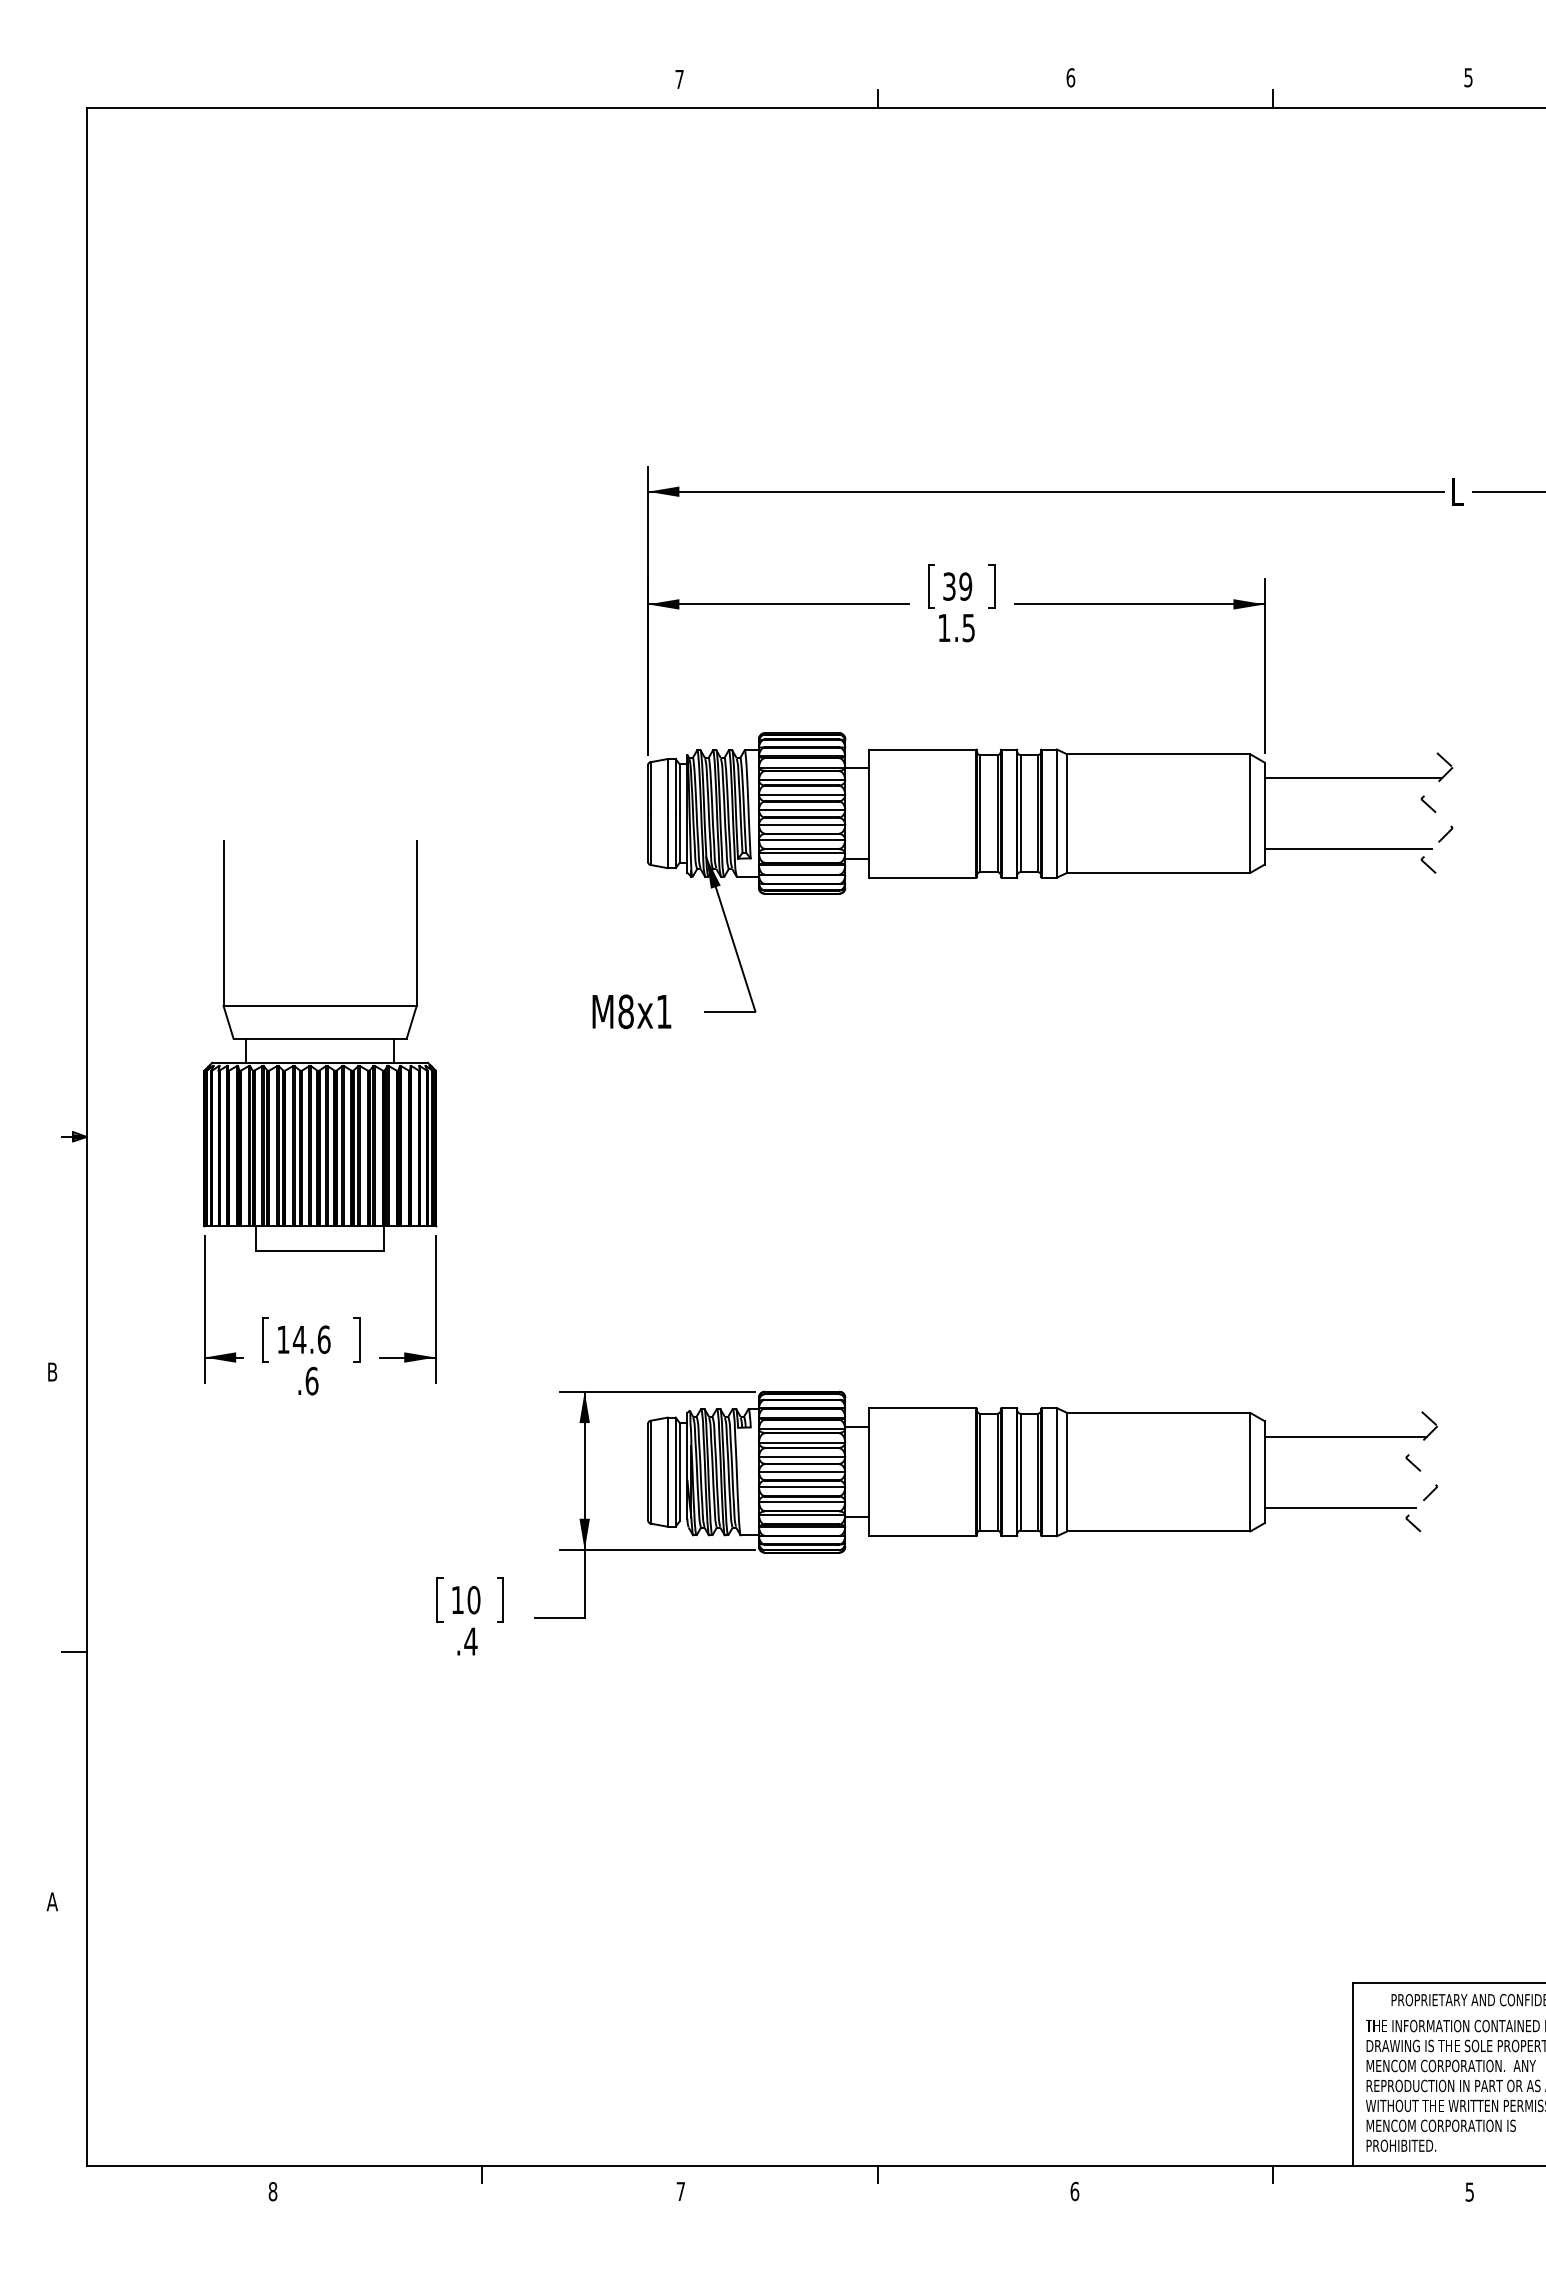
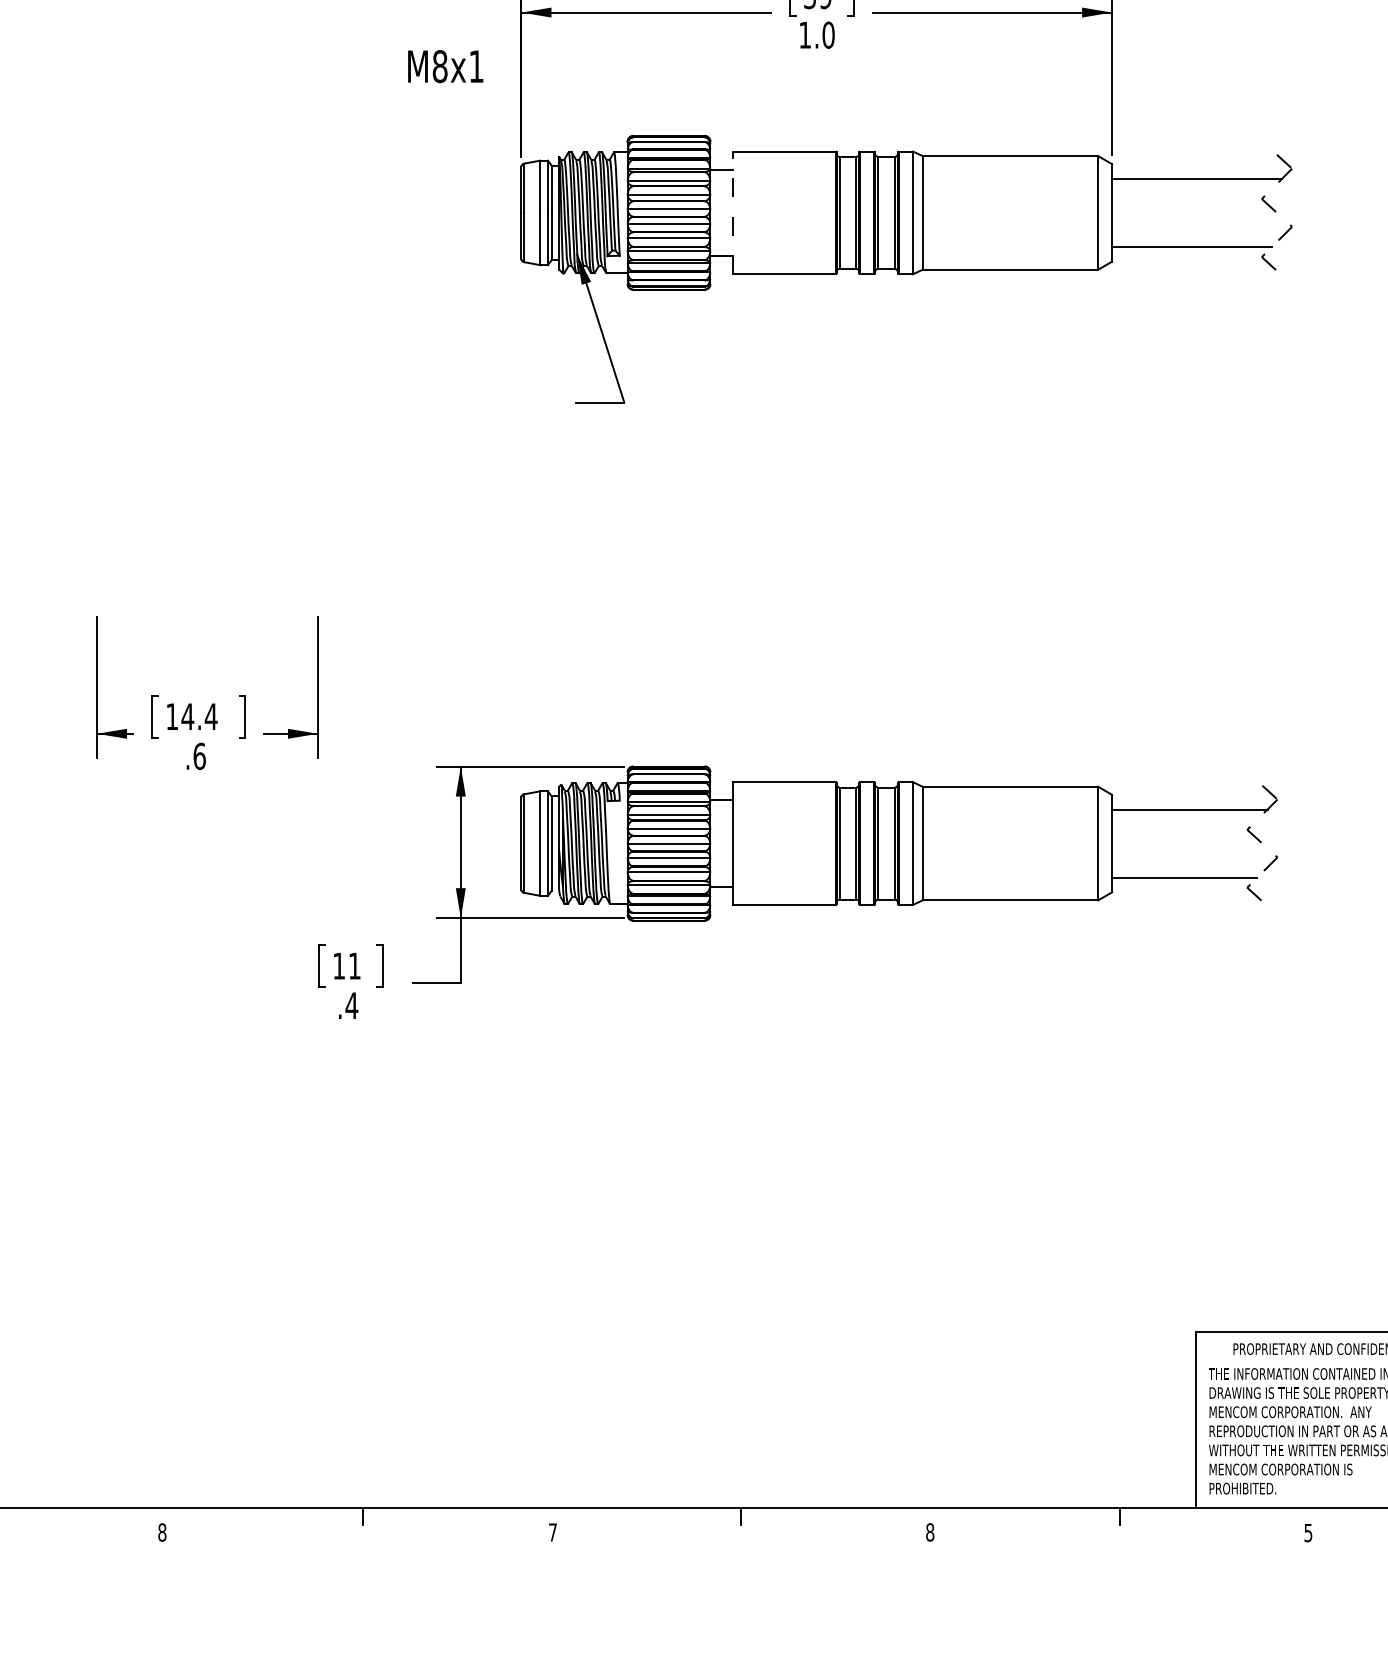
text: (968, 627) -> (828, 34), 1.5 -> 1.0
line: (869, 813) -> (733, 212), solid -> dashed
text: (631, 1011) -> (445, 66), moved
part: (320, 1045) -> (207, 434), removed
text: (323, 1339) -> (210, 716), 14.6 -> 14.4
text: (473, 1599) -> (354, 965), 10 -> 11
text: (1074, 2190) -> (929, 1531), 6 -> 8

